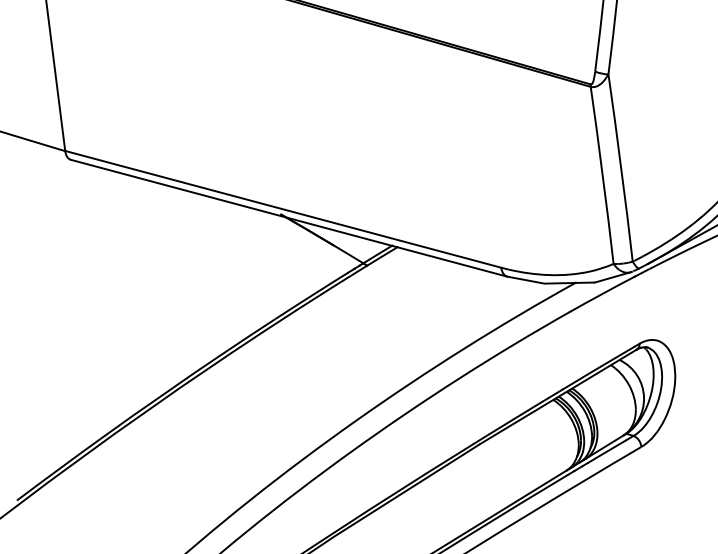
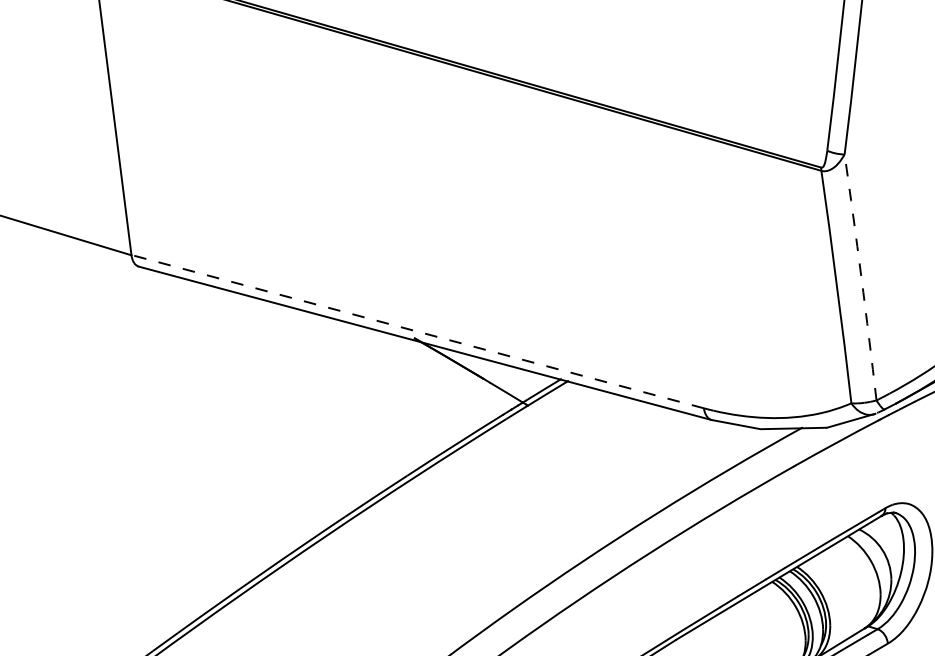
arc: (621, 167) -> (861, 276), solid -> dashed
line: (283, 209) -> (418, 331), solid -> dashed

